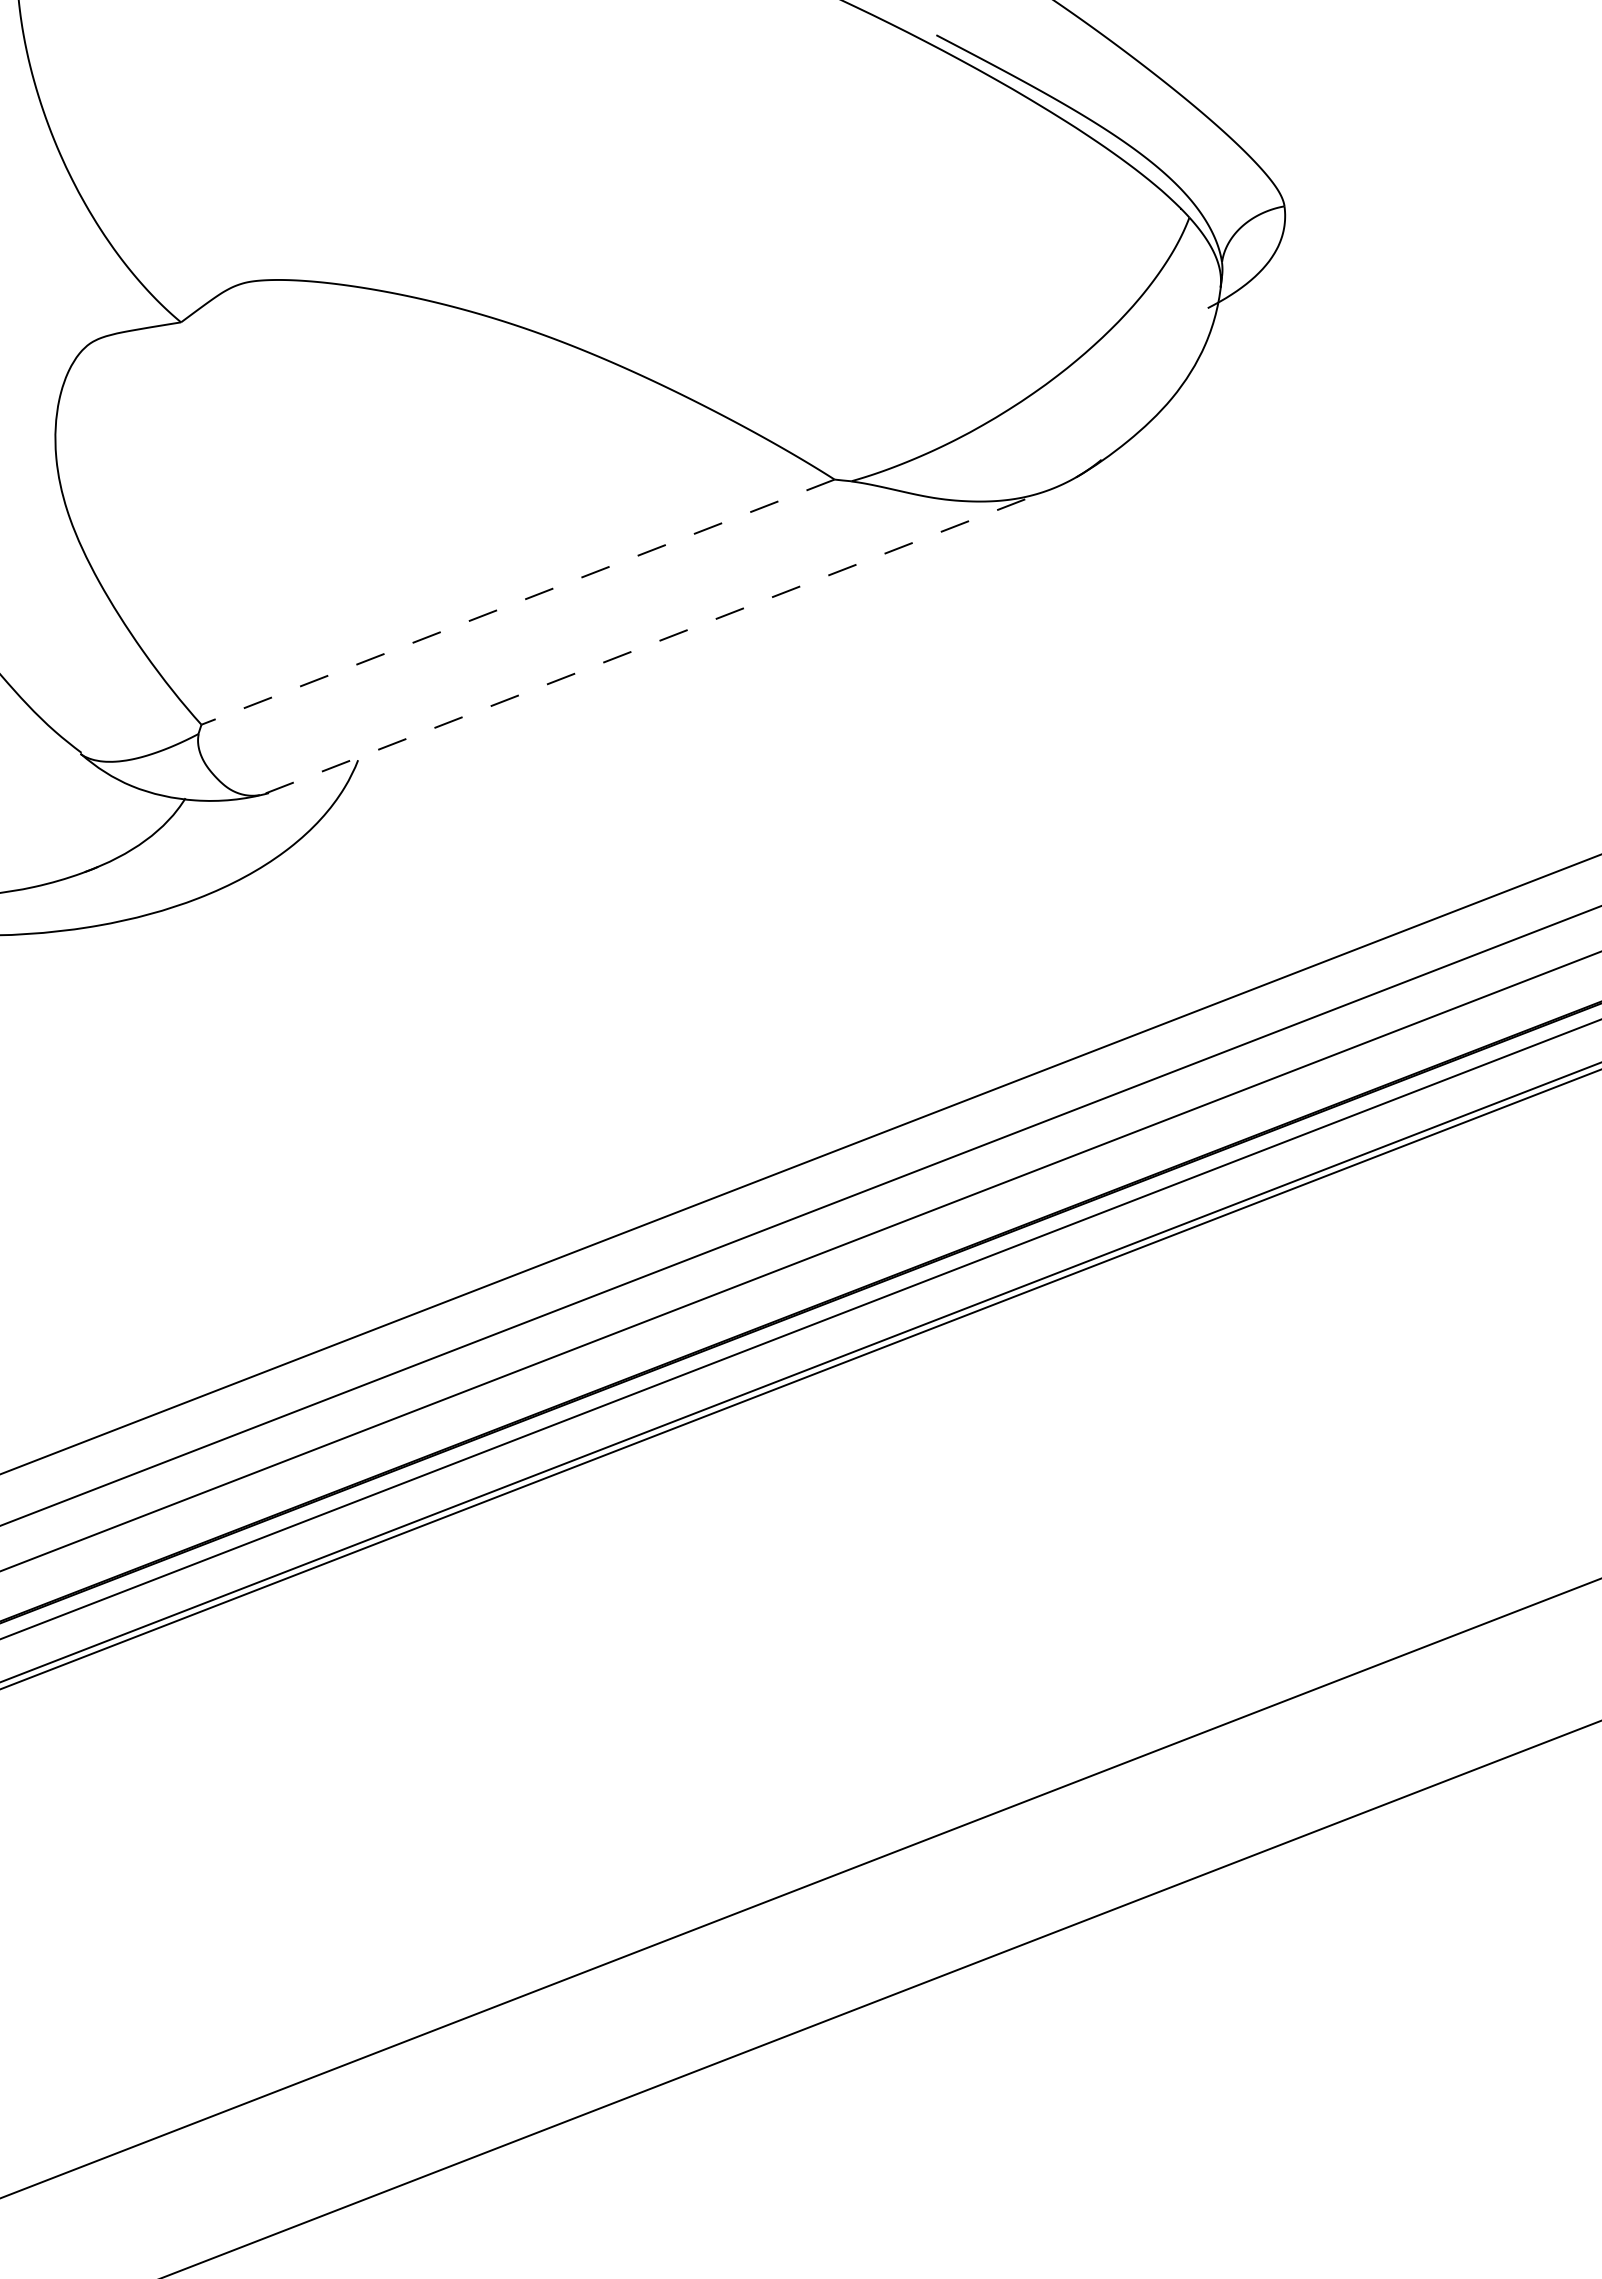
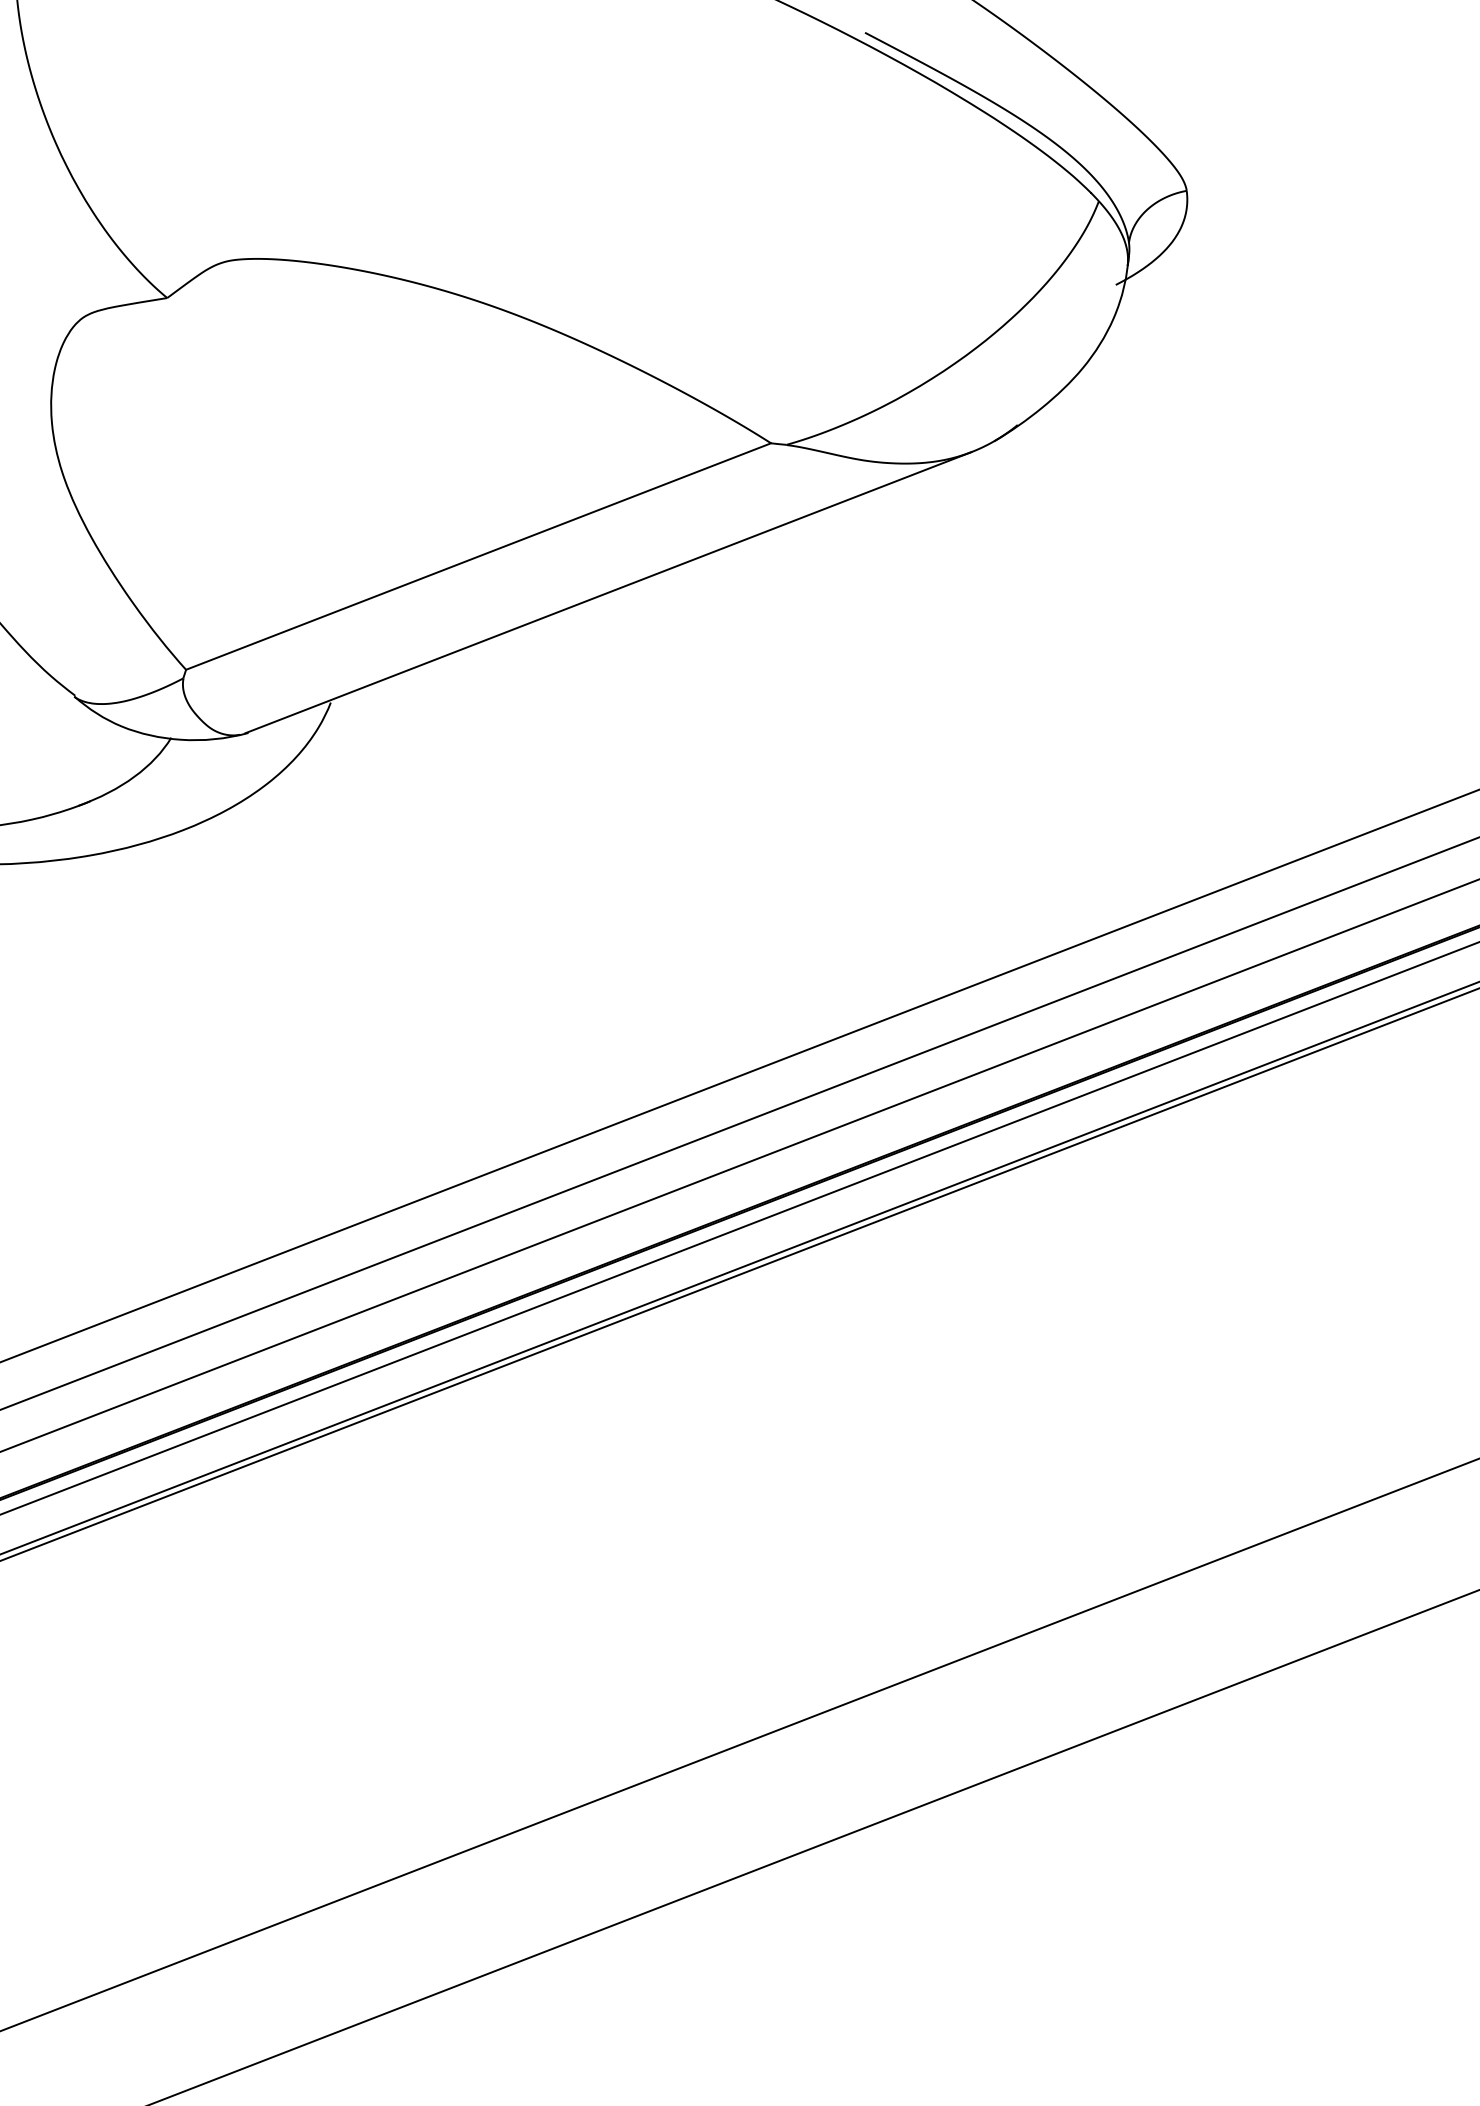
line: (517, 602) -> (478, 556), dashed -> solid
line: (659, 641) -> (609, 592), dashed -> solid

